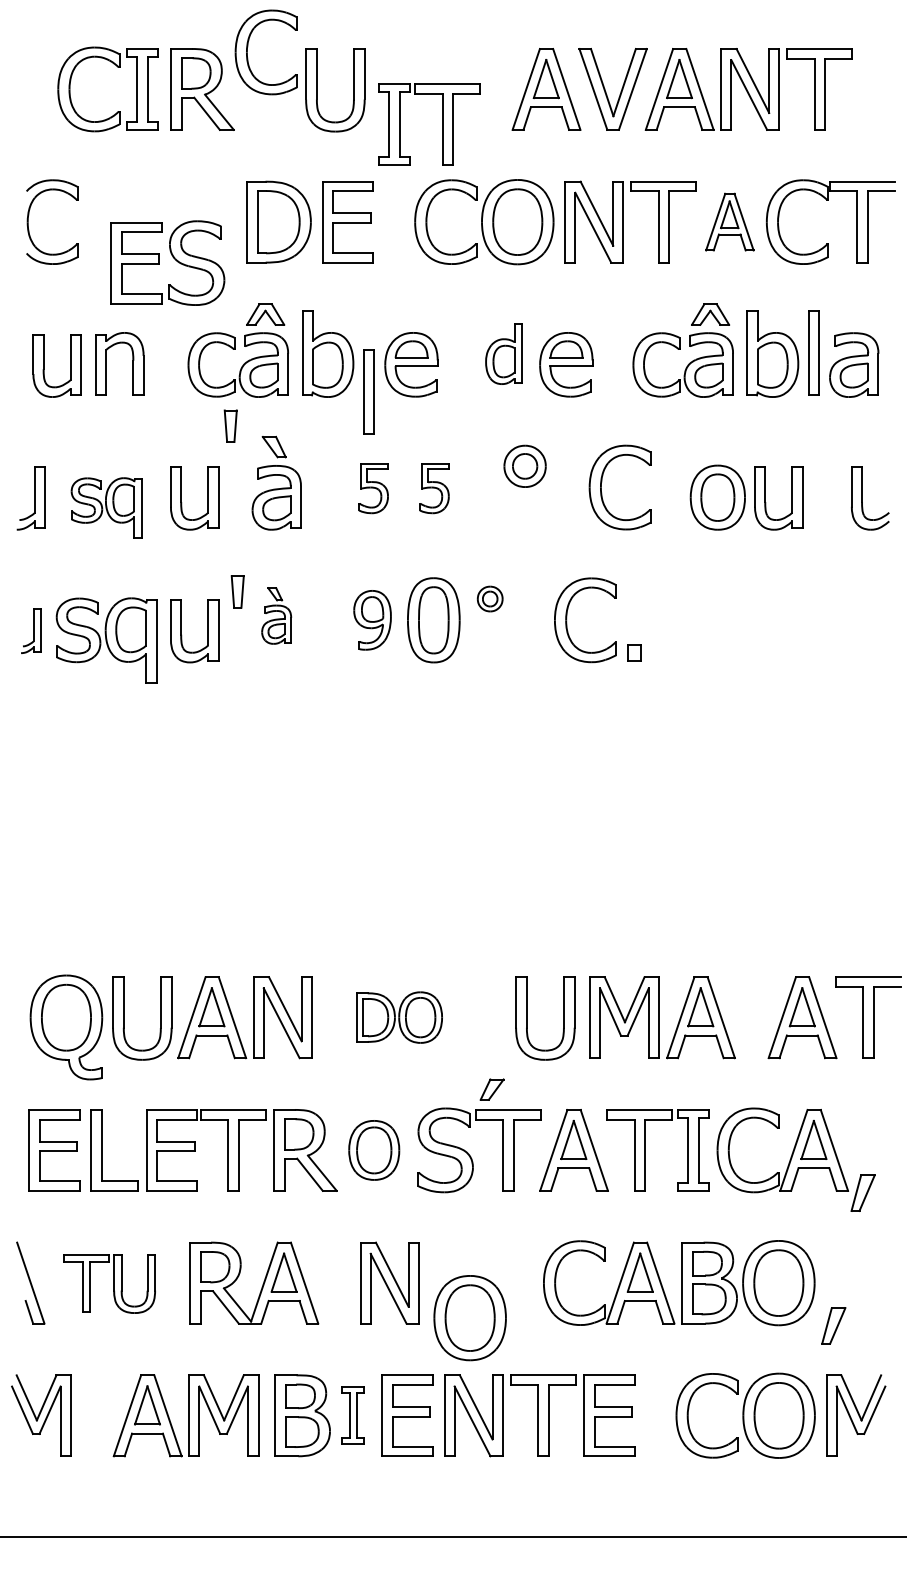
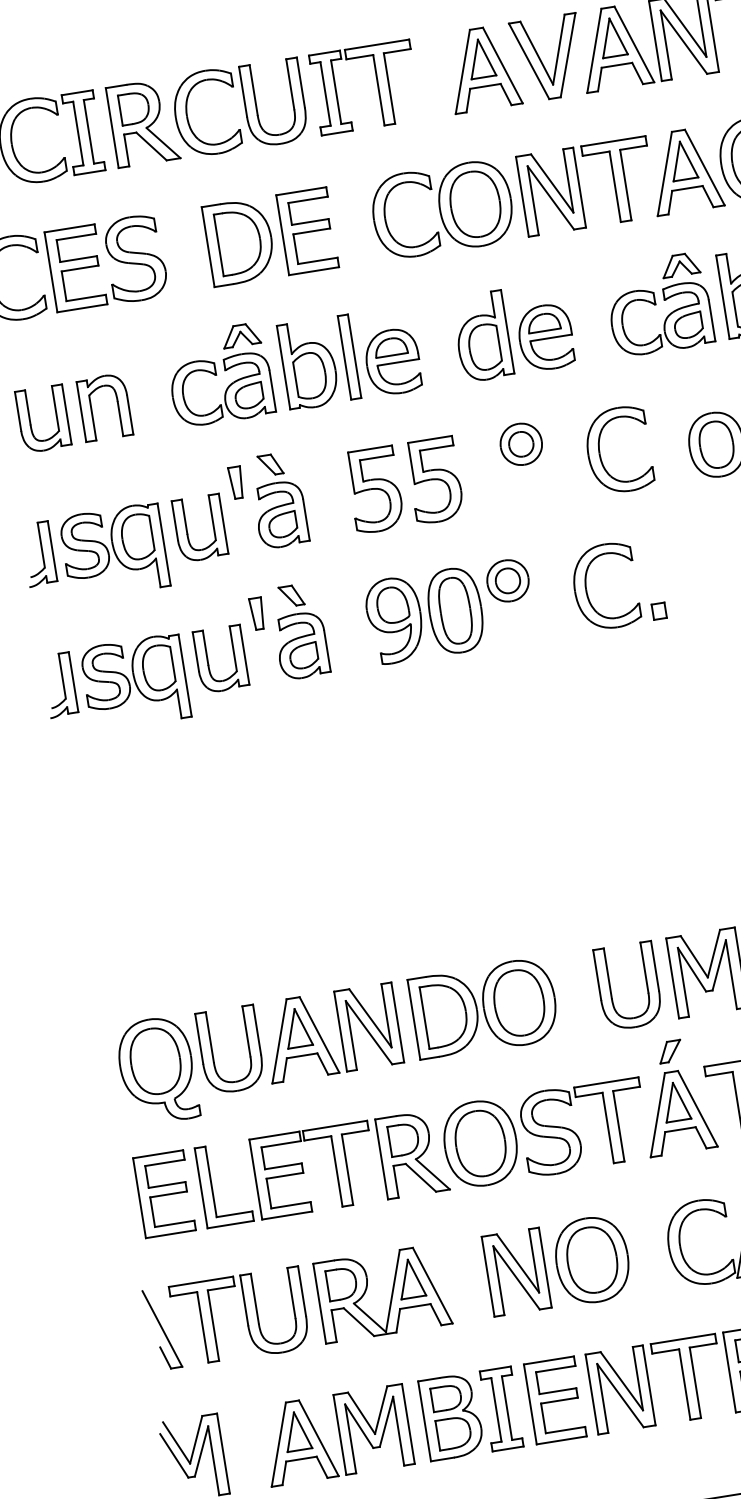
part: (247, 52) -> (187, 116), moved
part: (442, 124) -> (378, 85), moved
part: (729, 221) -> (684, 170), size x1.43
part: (172, 257) -> (110, 257), moved
part: (503, 353) -> (482, 336), size x1.43
part: (368, 391) -> (348, 356), moved
part: (230, 425) -> (236, 482), moved
part: (373, 488) -> (375, 490), size x1.67
part: (434, 488) -> (435, 480), size x1.67
part: (106, 507) -> (114, 551), size x1.43
part: (489, 598) -> (507, 580), size x1.67
part: (276, 615) -> (299, 630), size x1.67
part: (372, 620) -> (394, 620), size x1.43
part: (30, 631) -> (59, 685), size x1.43
part: (399, 1017) -> (484, 1008), size x1.67
part: (491, 1089) -> (669, 1051), moved
part: (373, 1150) -> (479, 1143), size x1.43
part: (109, 1284) -> (240, 1317), size x1.43
part: (469, 1318) -> (591, 1260), moved
part: (353, 1415) -> (501, 1408), size x1.43

